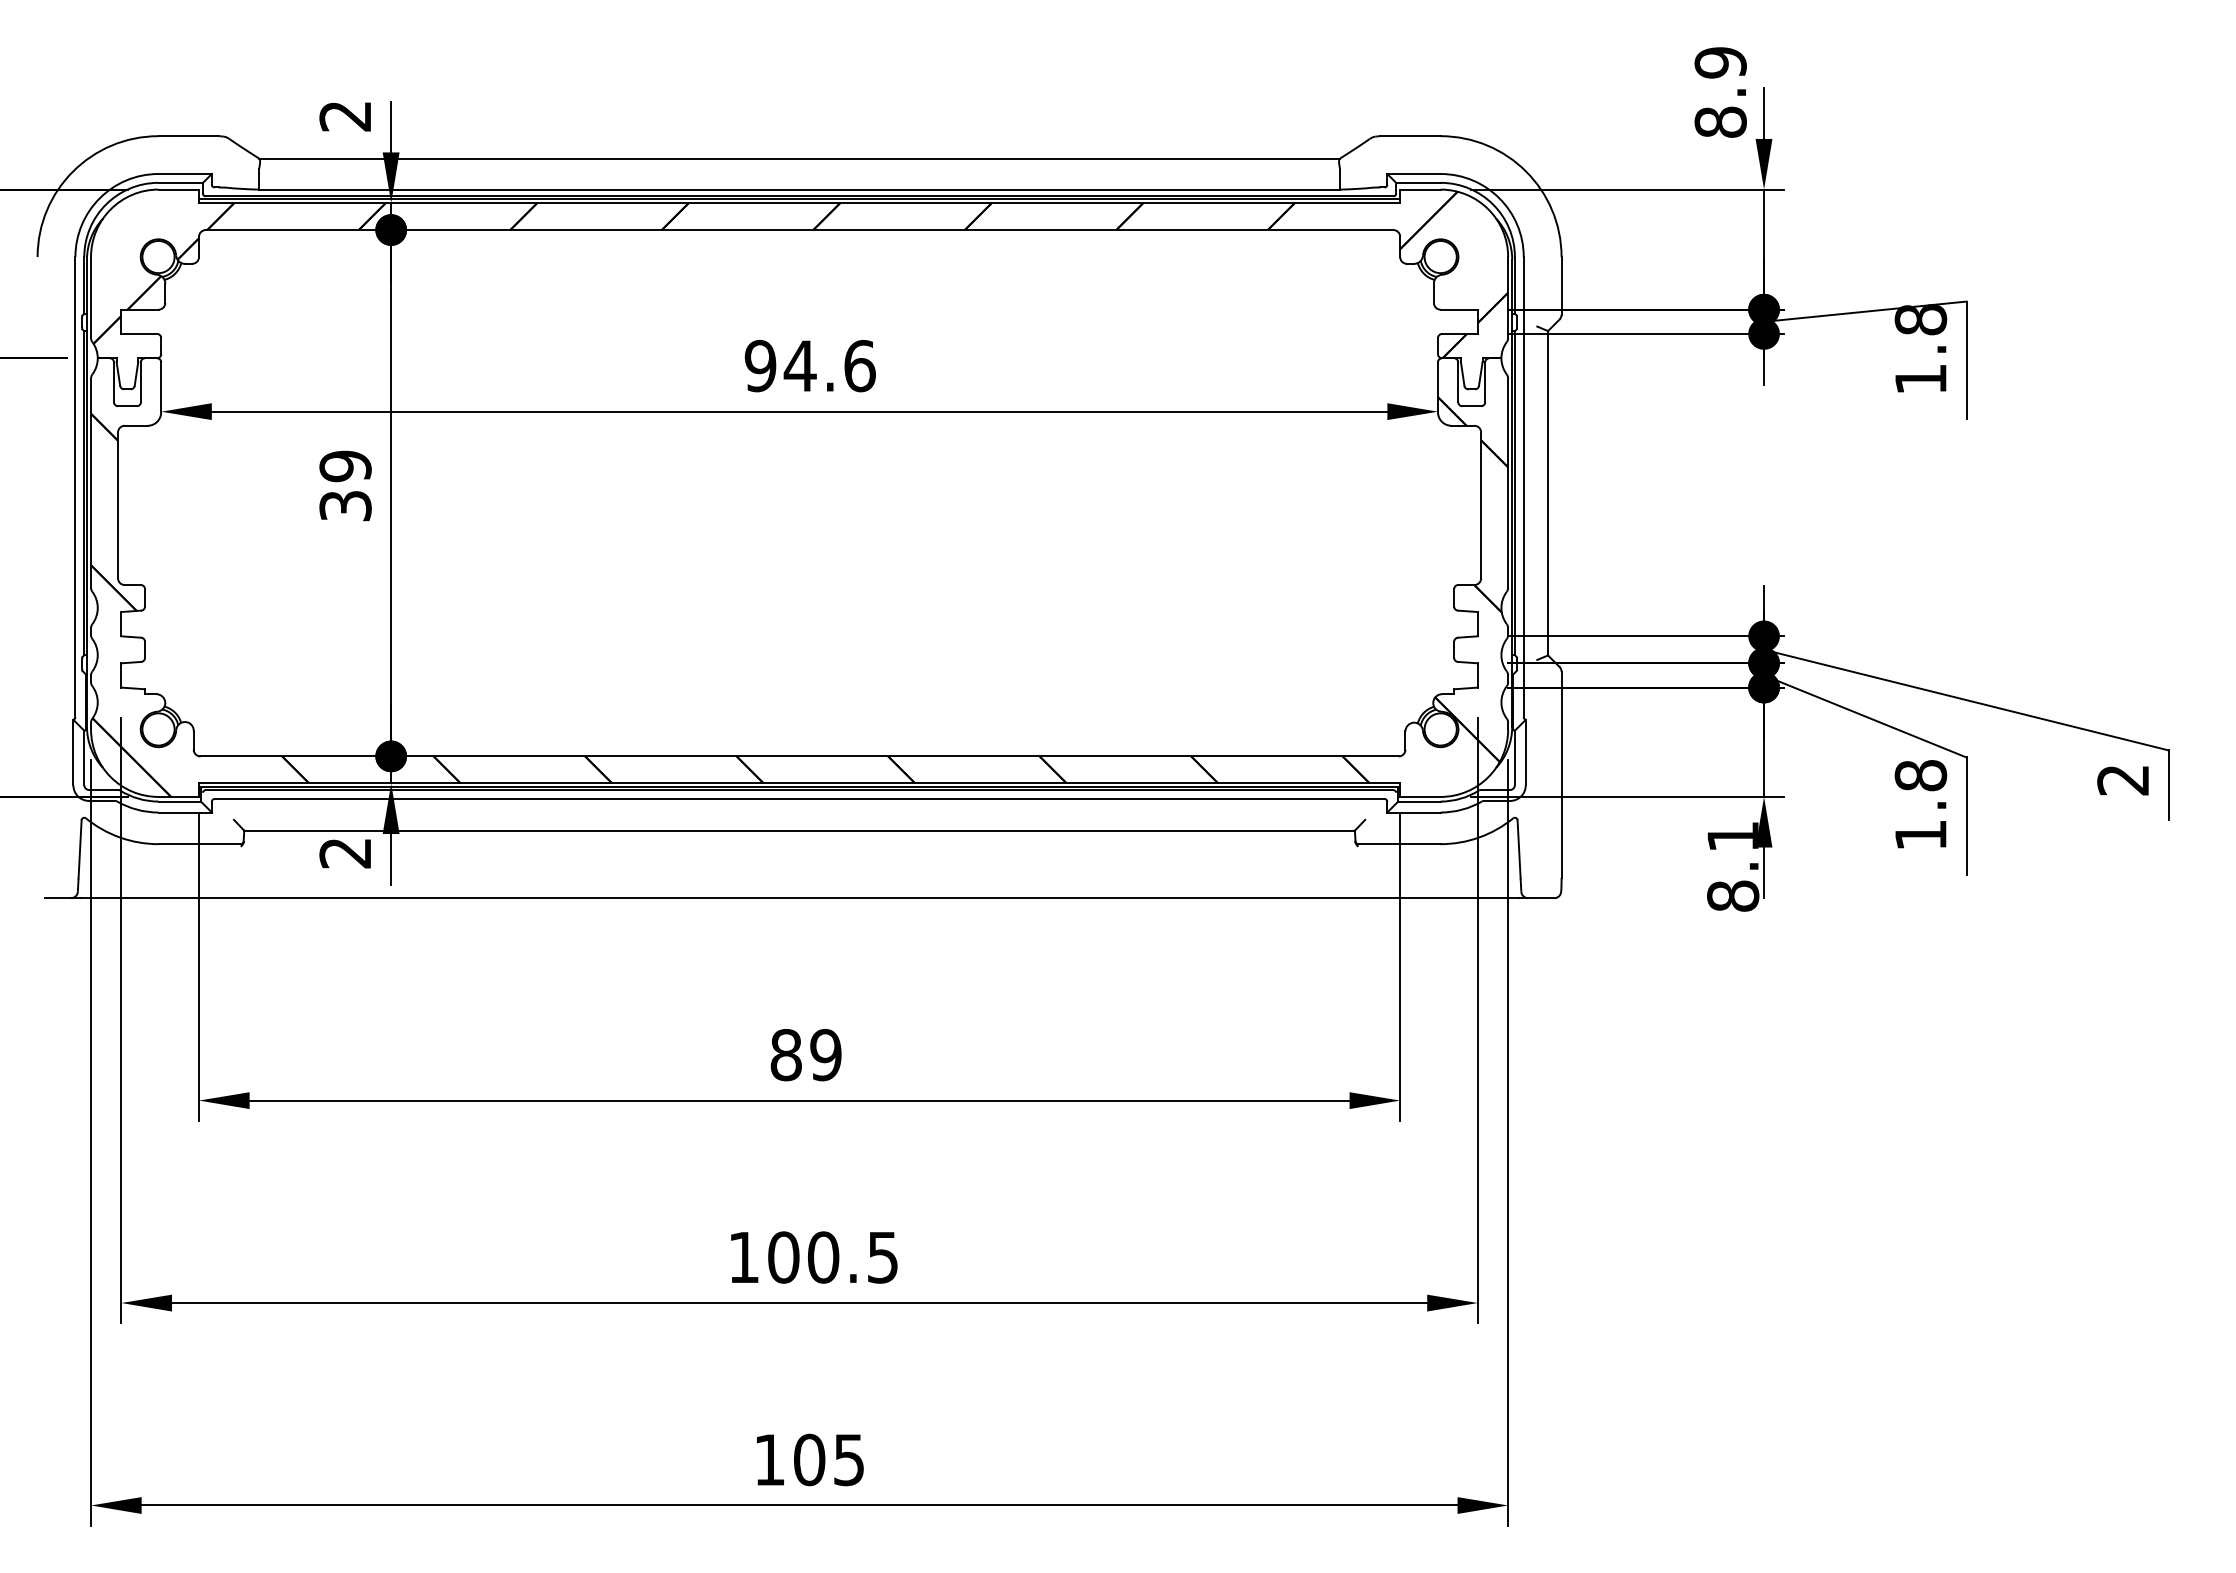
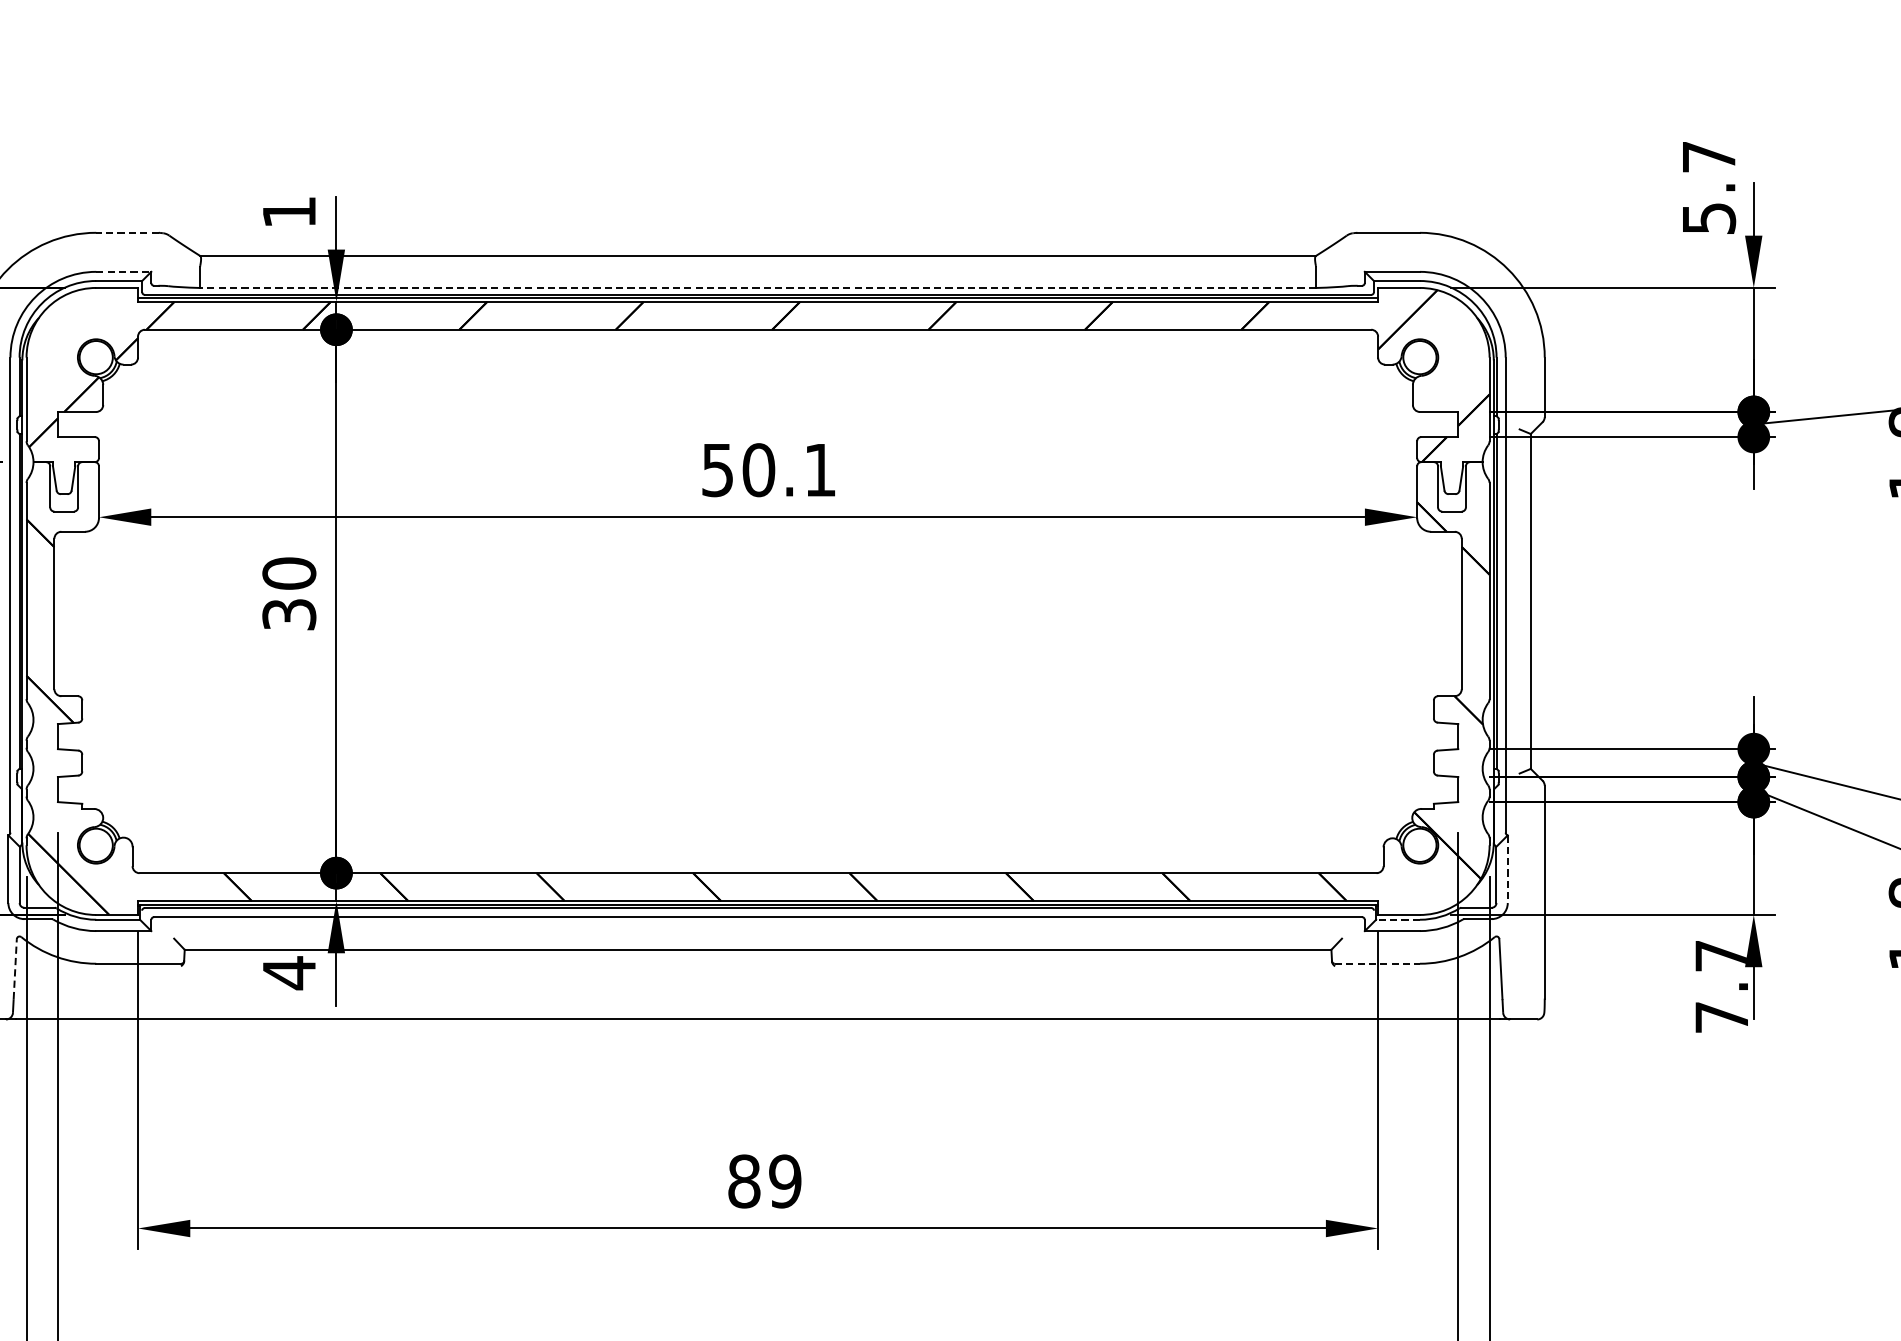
text: (1720, 92) -> (1708, 187), 8.9 -> 5.7
text: (344, 116) -> (288, 212), 2 -> 1
line: (188, 136) -> (127, 233), solid -> dashed
line: (185, 174) -> (124, 272), solid -> dashed
line: (799, 189) -> (757, 287), solid -> dashed
text: (809, 365) -> (768, 469), 94.6 -> 50.1
text: (345, 466) -> (289, 573), 39 -> 30
line: (1525, 752) -> (1507, 869), solid -> dashed
line: (1418, 801) -> (1397, 919), solid -> dashed
line: (1399, 844) -> (1377, 964), solid -> dashed
line: (80, 848) -> (15, 968), solid -> dashed
text: (344, 852) -> (288, 972), 2 -> 4
text: (1733, 866) -> (1722, 986), 8.1 -> 7.7

